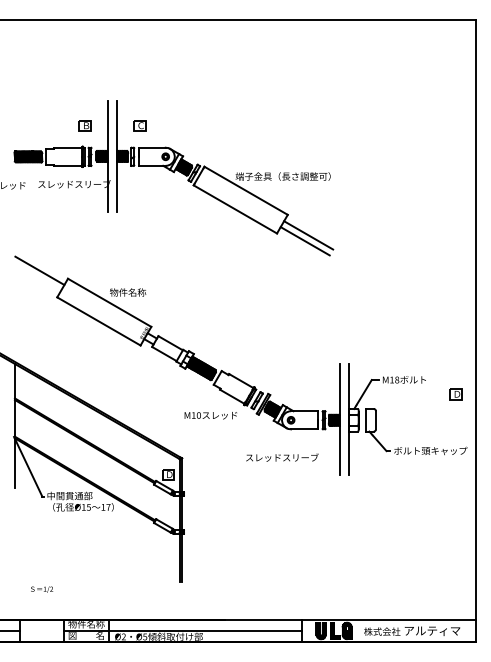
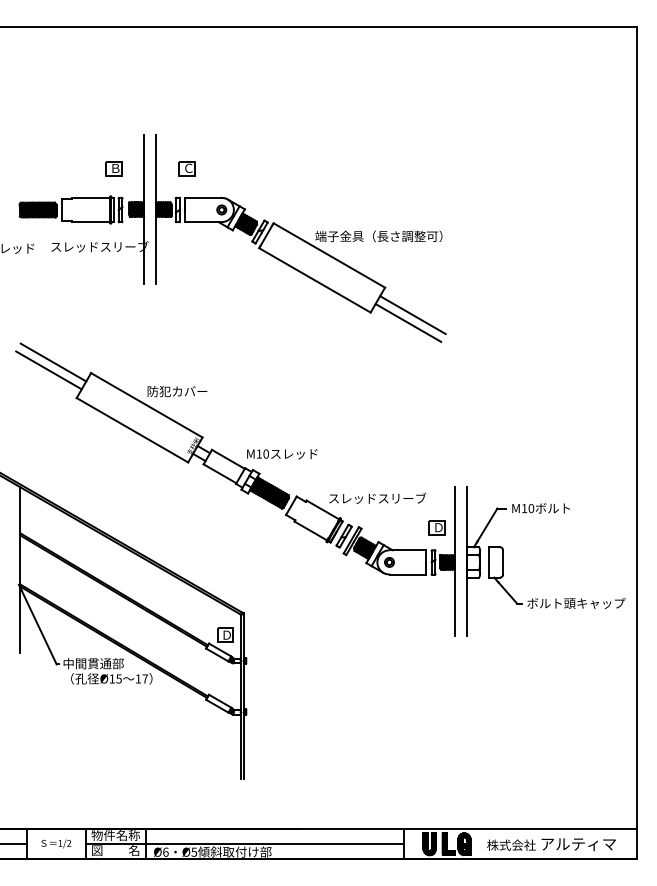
line: (36, 276) -> (48, 370), added
text: (132, 292) -> (177, 391), 物件名称 -> 防犯カバー
text: (397, 379) -> (531, 508), M18 -> M10
part: (455, 394) -> (436, 527), moved
text: (211, 415) -> (282, 454), moved
text: (282, 456) -> (377, 497), moved
text: (42, 589) -> (56, 843), moved
text: (123, 636) -> (165, 851), Ø2 -> Ø6

